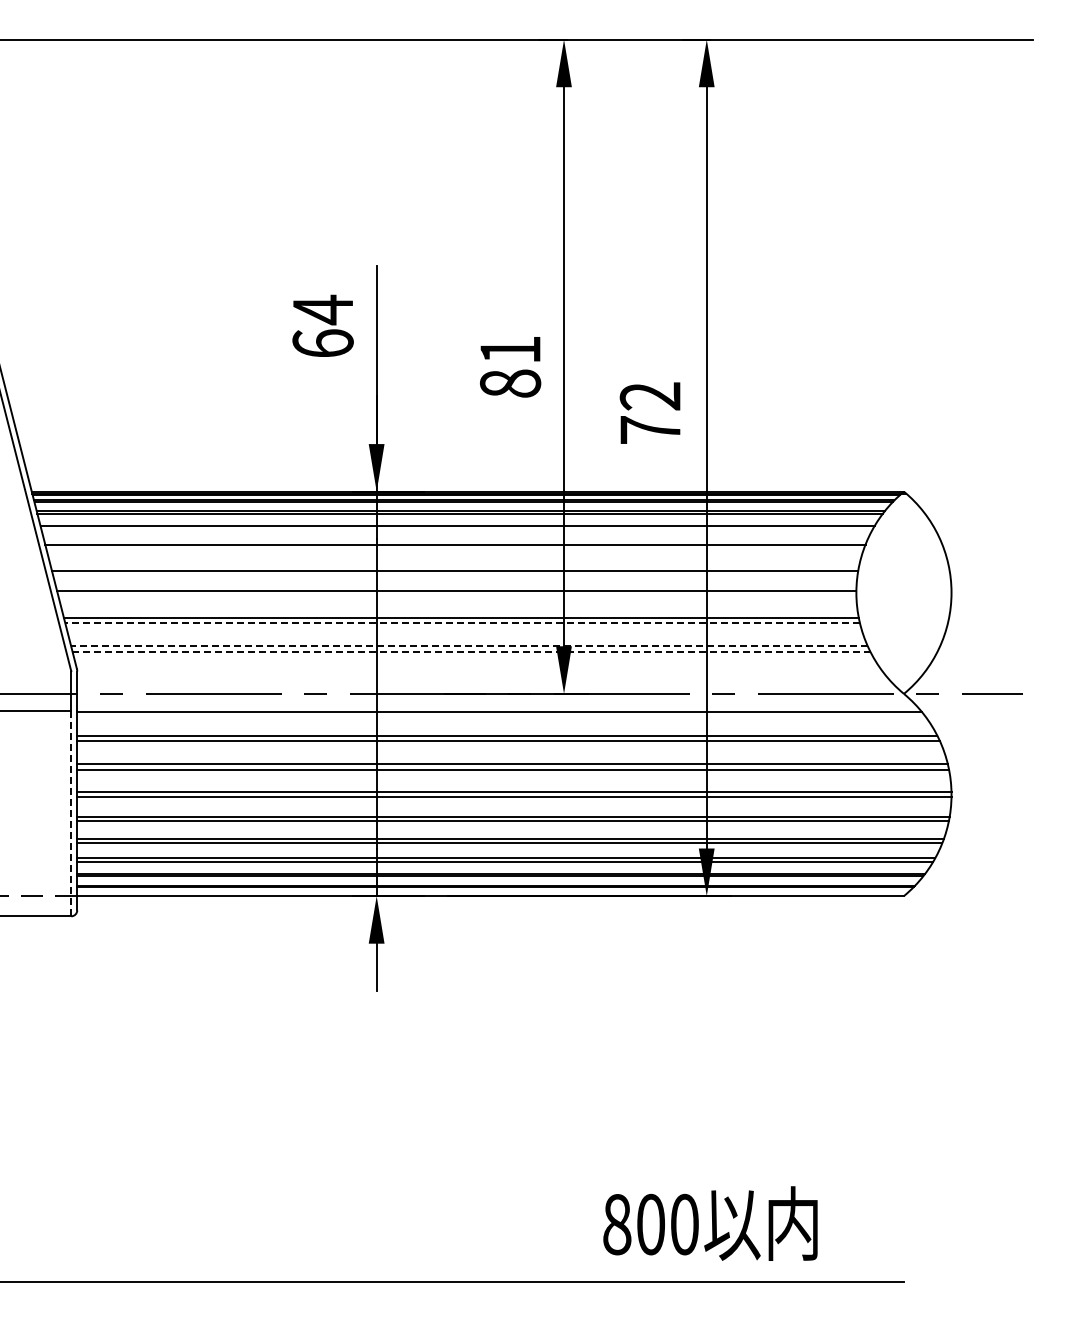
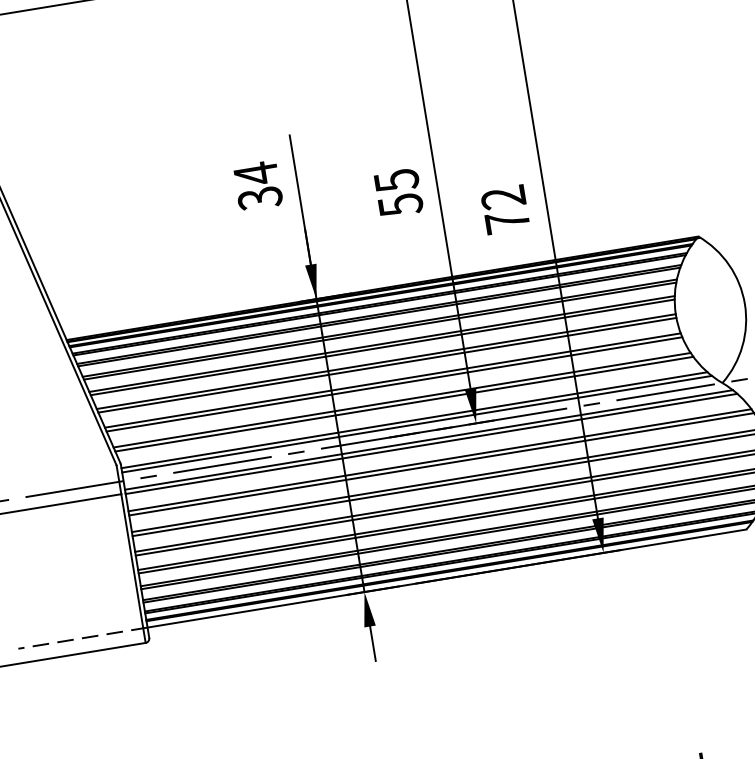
text: (322, 343) -> (259, 198), 64 -> 34
text: (510, 367) -> (398, 193), 81 -> 55
line: (456, 529) -> (378, 317), added
line: (454, 548) -> (379, 331), added
line: (454, 566) -> (381, 344), added
line: (457, 596) -> (387, 365), added
line: (462, 623) -> (394, 384), dashed -> solid
line: (469, 646) -> (402, 400), dashed -> solid
line: (471, 652) -> (404, 404), dashed -> solid
line: (481, 676) -> (414, 420), added
line: (484, 681) -> (417, 423), added
line: (496, 705) -> (428, 439), added
line: (71, 813) -> (133, 568), dashed -> solid

